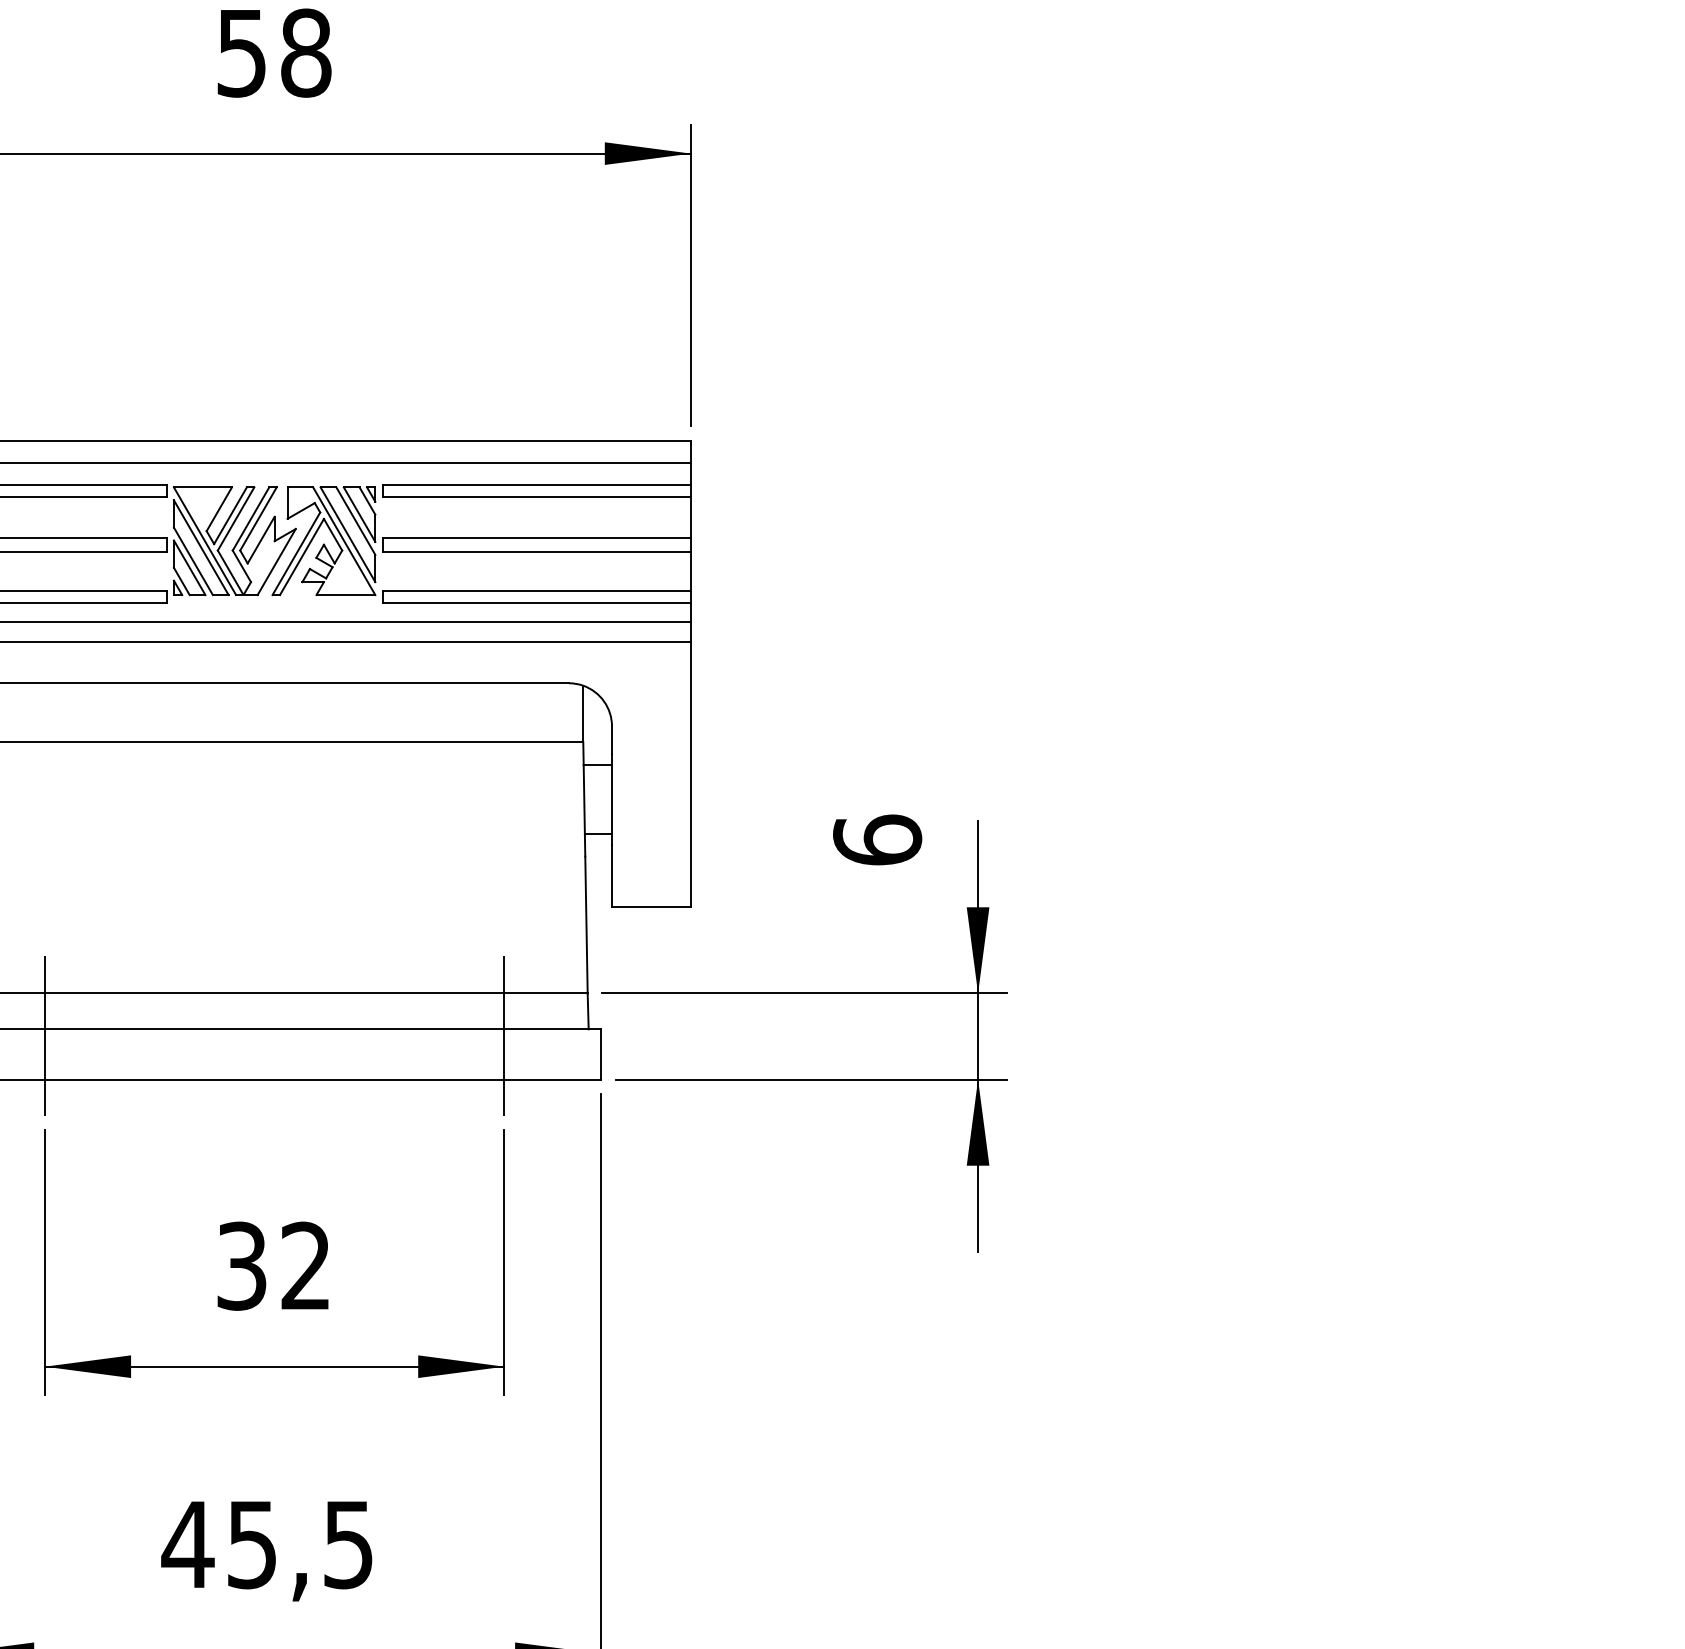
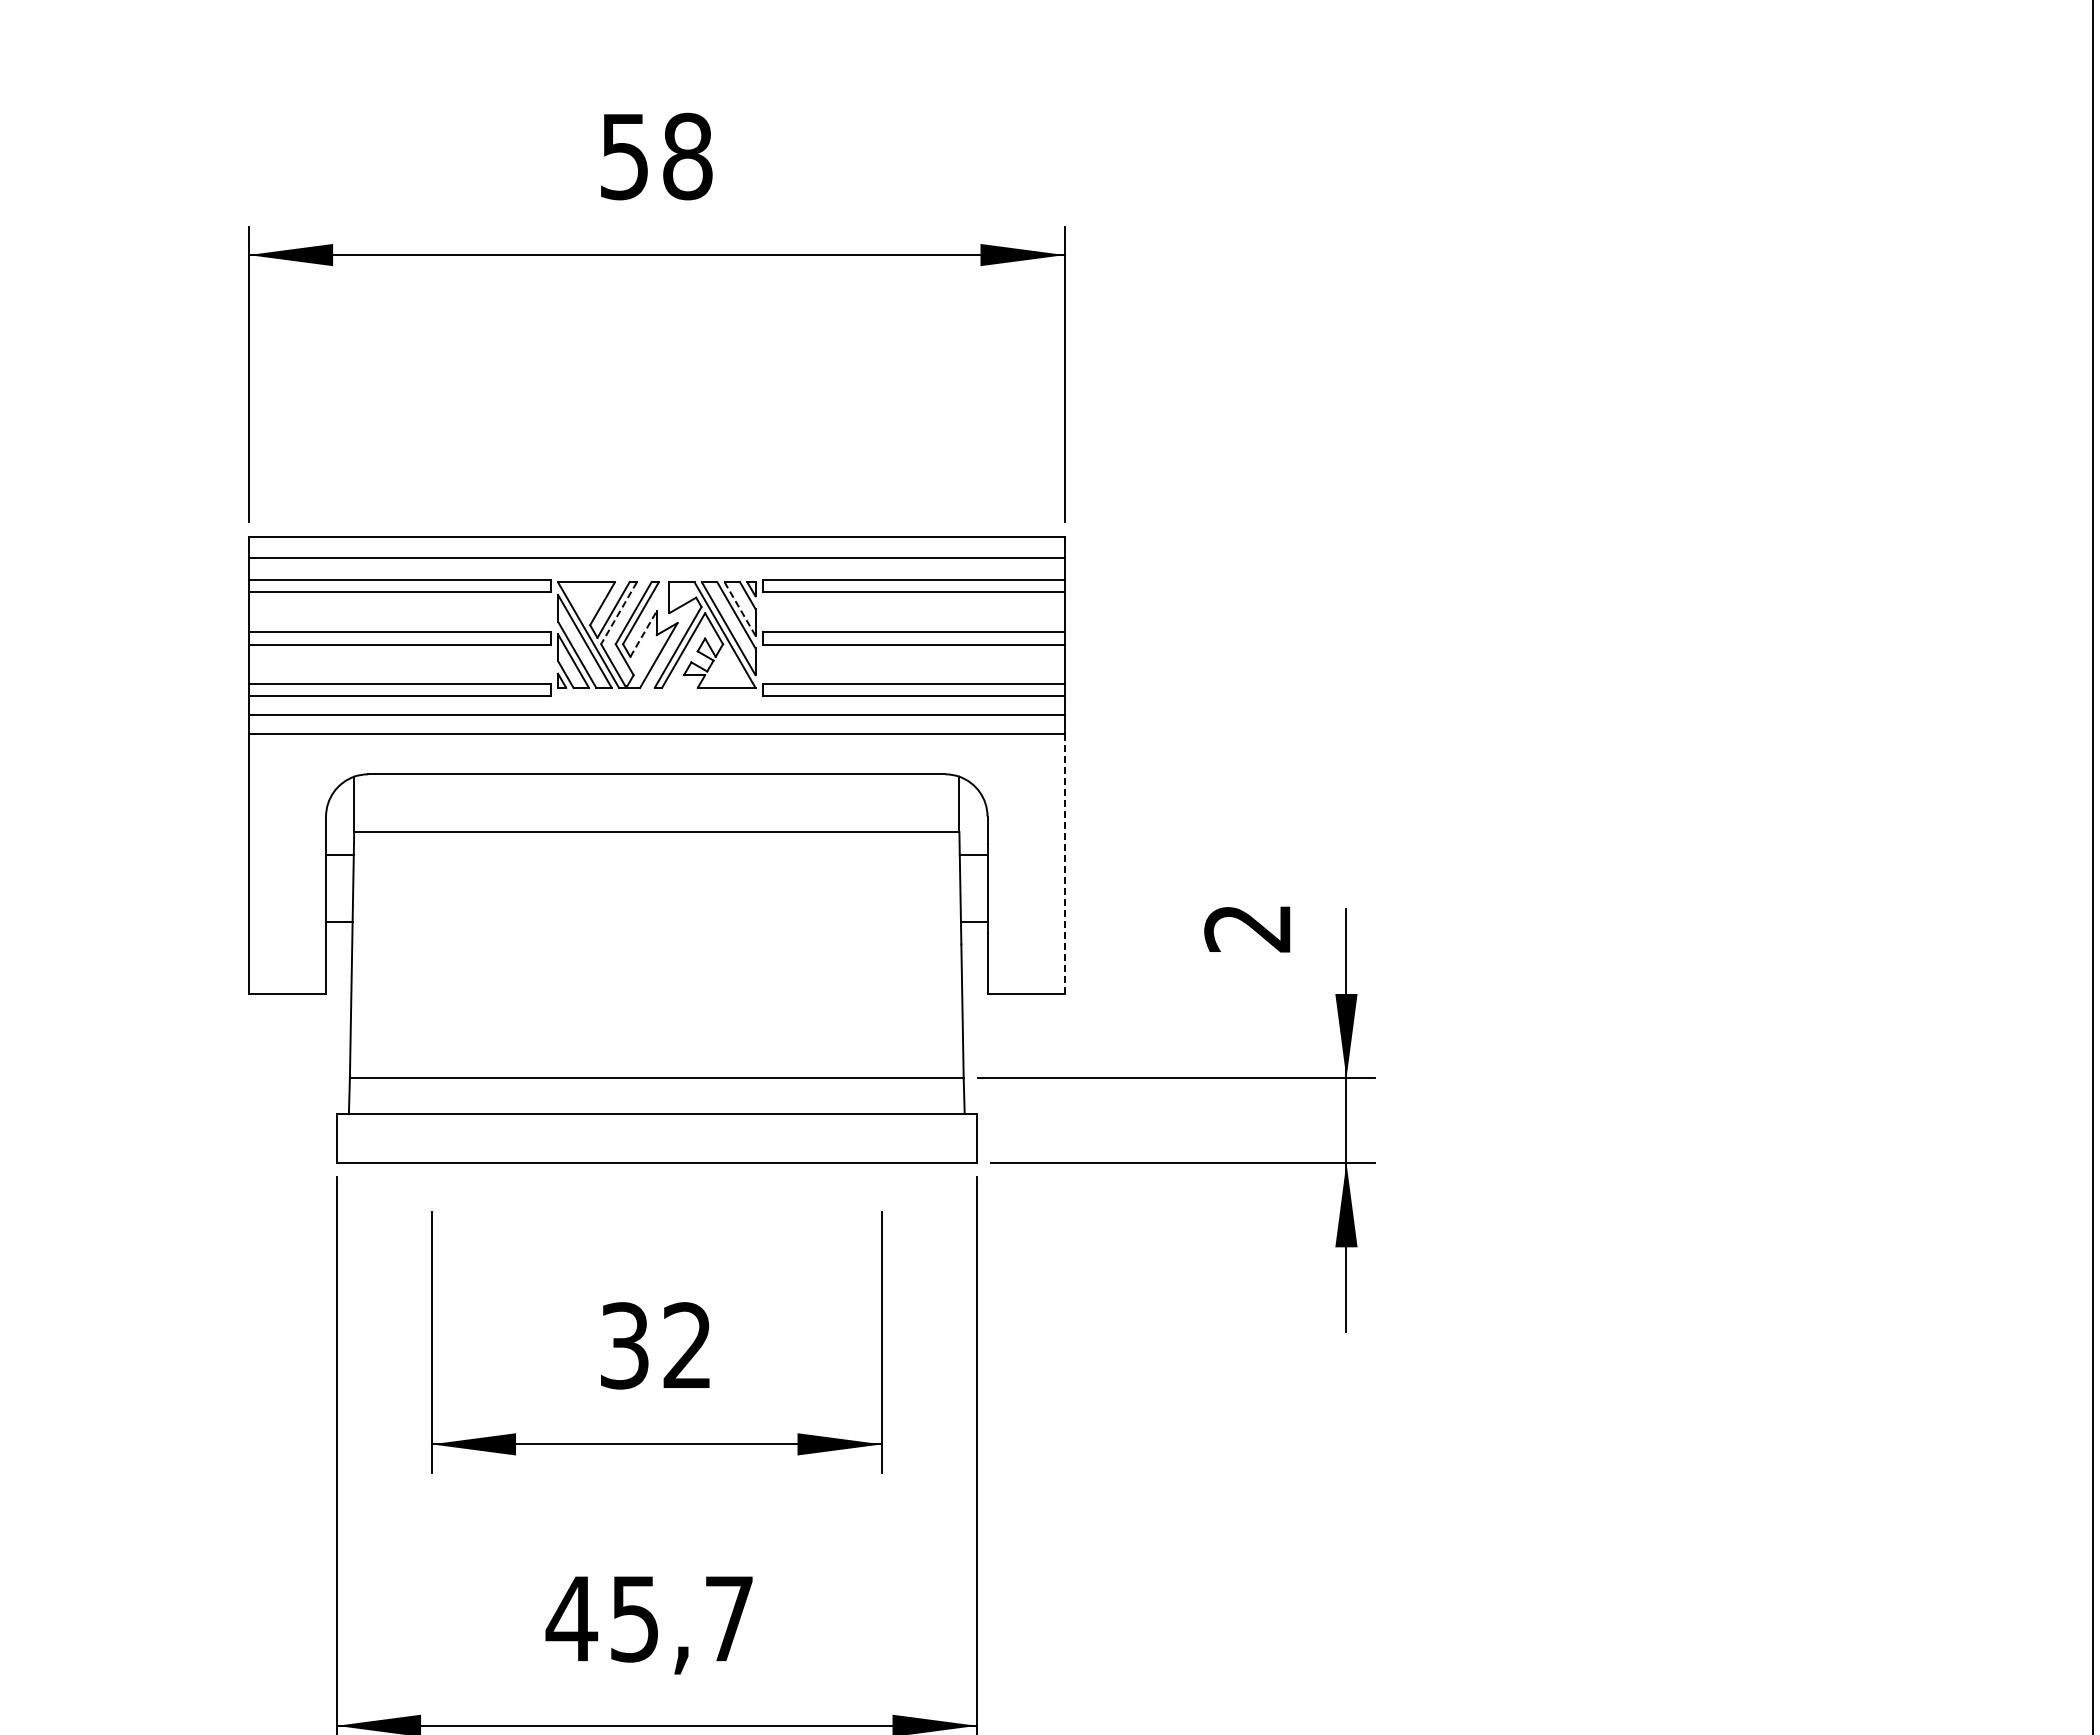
line: (360, 515) -> (740, 609), solid -> dashed
line: (236, 519) -> (619, 613), solid -> dashed
line: (261, 539) -> (643, 633), solid -> dashed
line: (690, 774) -> (1064, 863), solid -> dashed
text: (877, 839) -> (1247, 927), 6 -> 2
line: (44, 1035) -> (431, 1119), removed
line: (503, 1035) -> (881, 1119), removed
text: (347, 1545) -> (728, 1619), 45,5 -> 45,7

